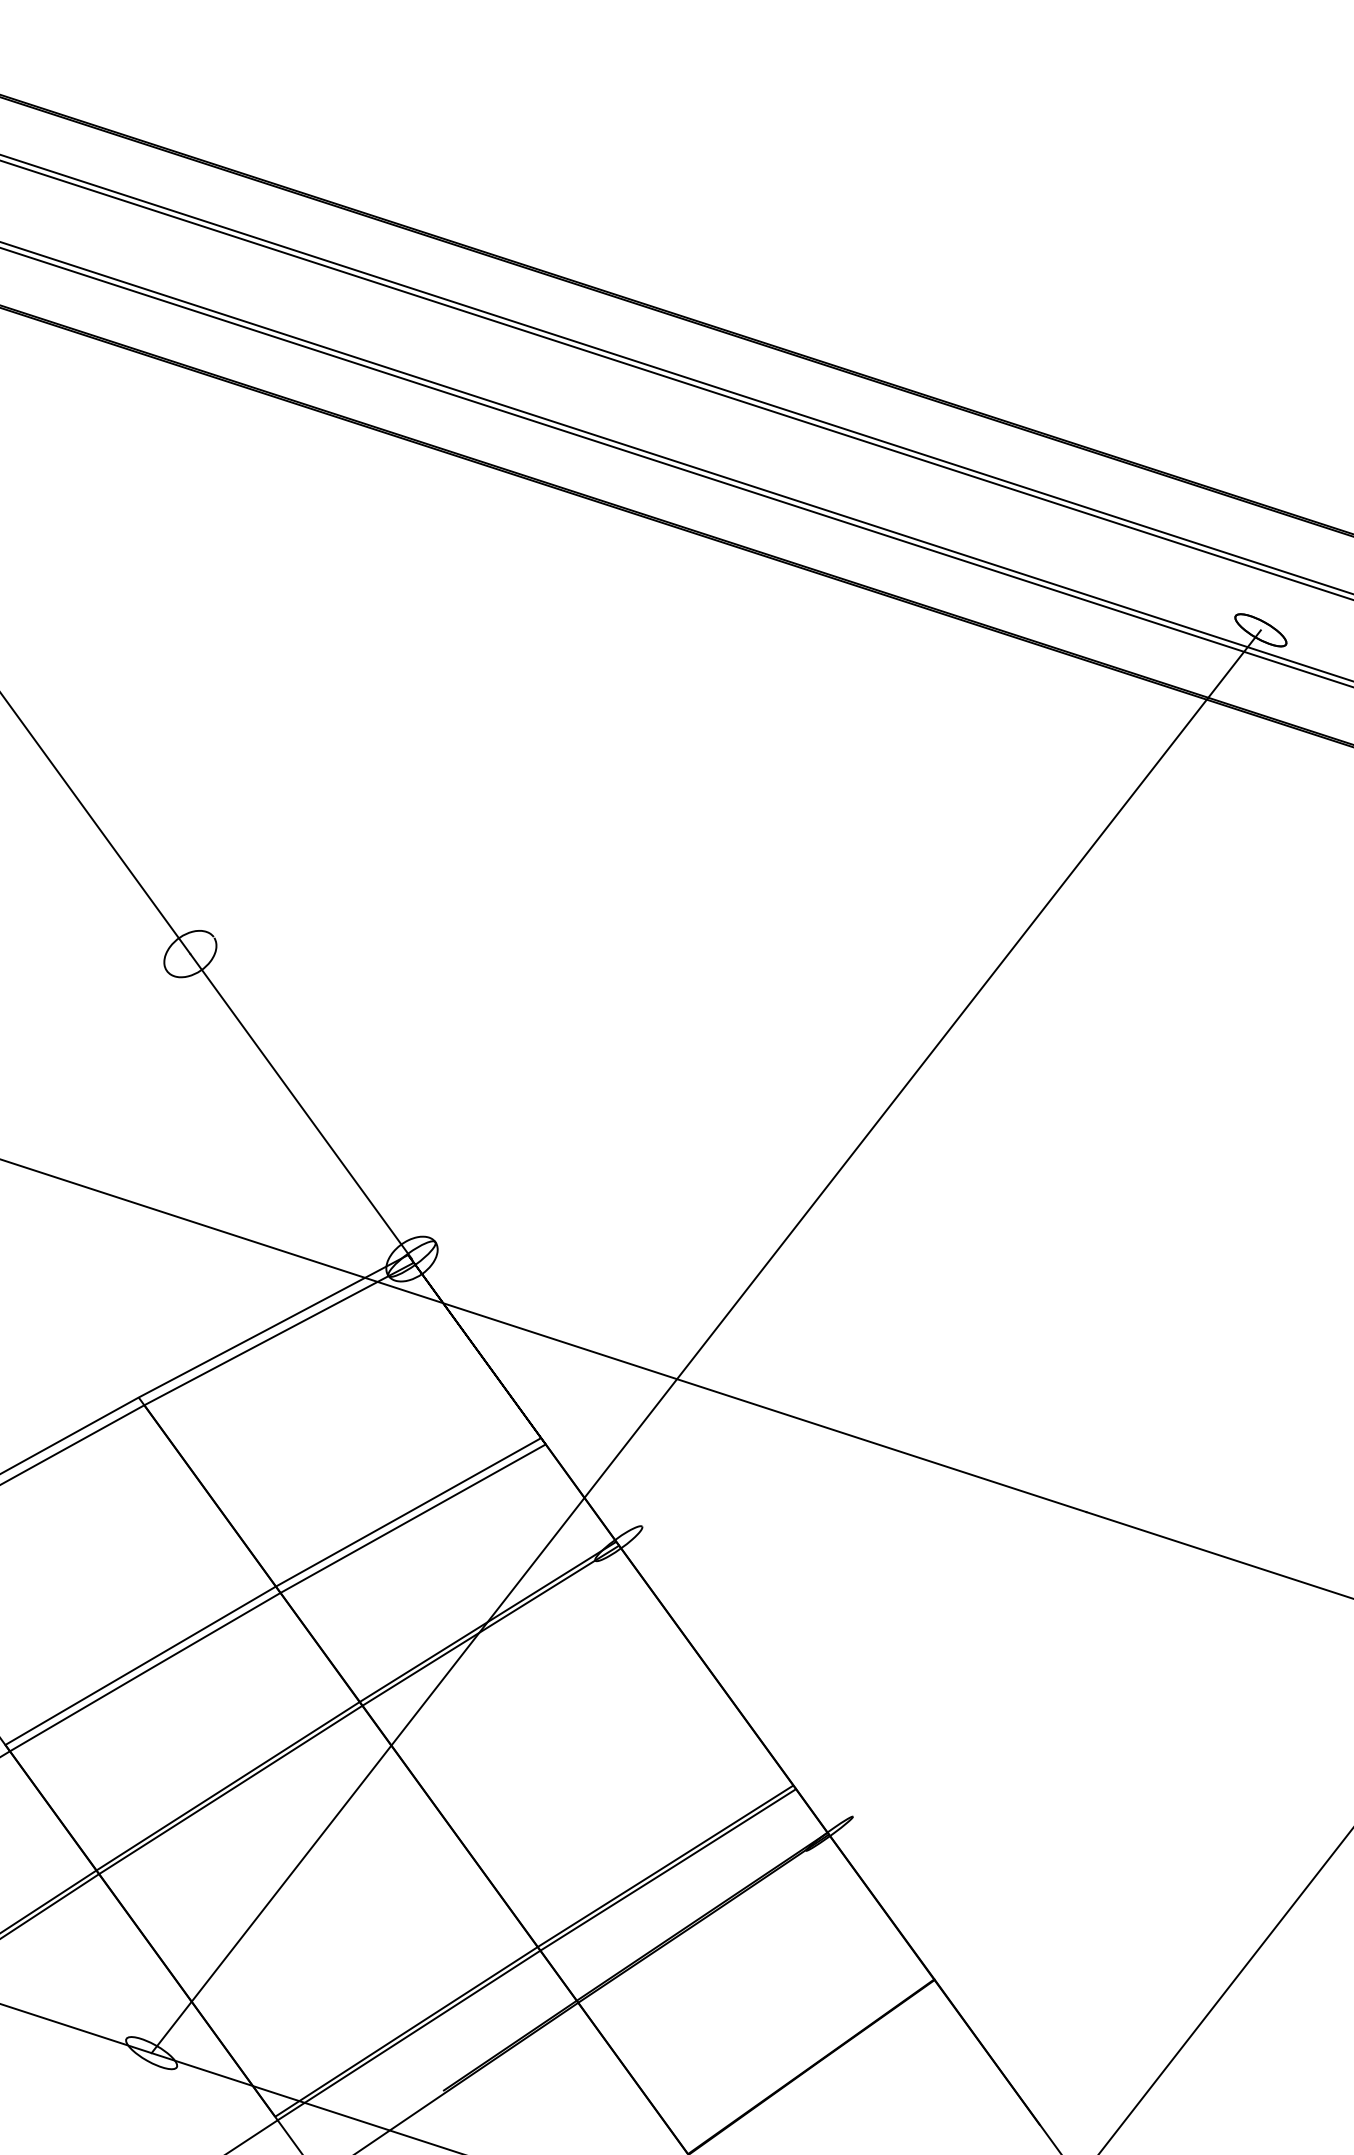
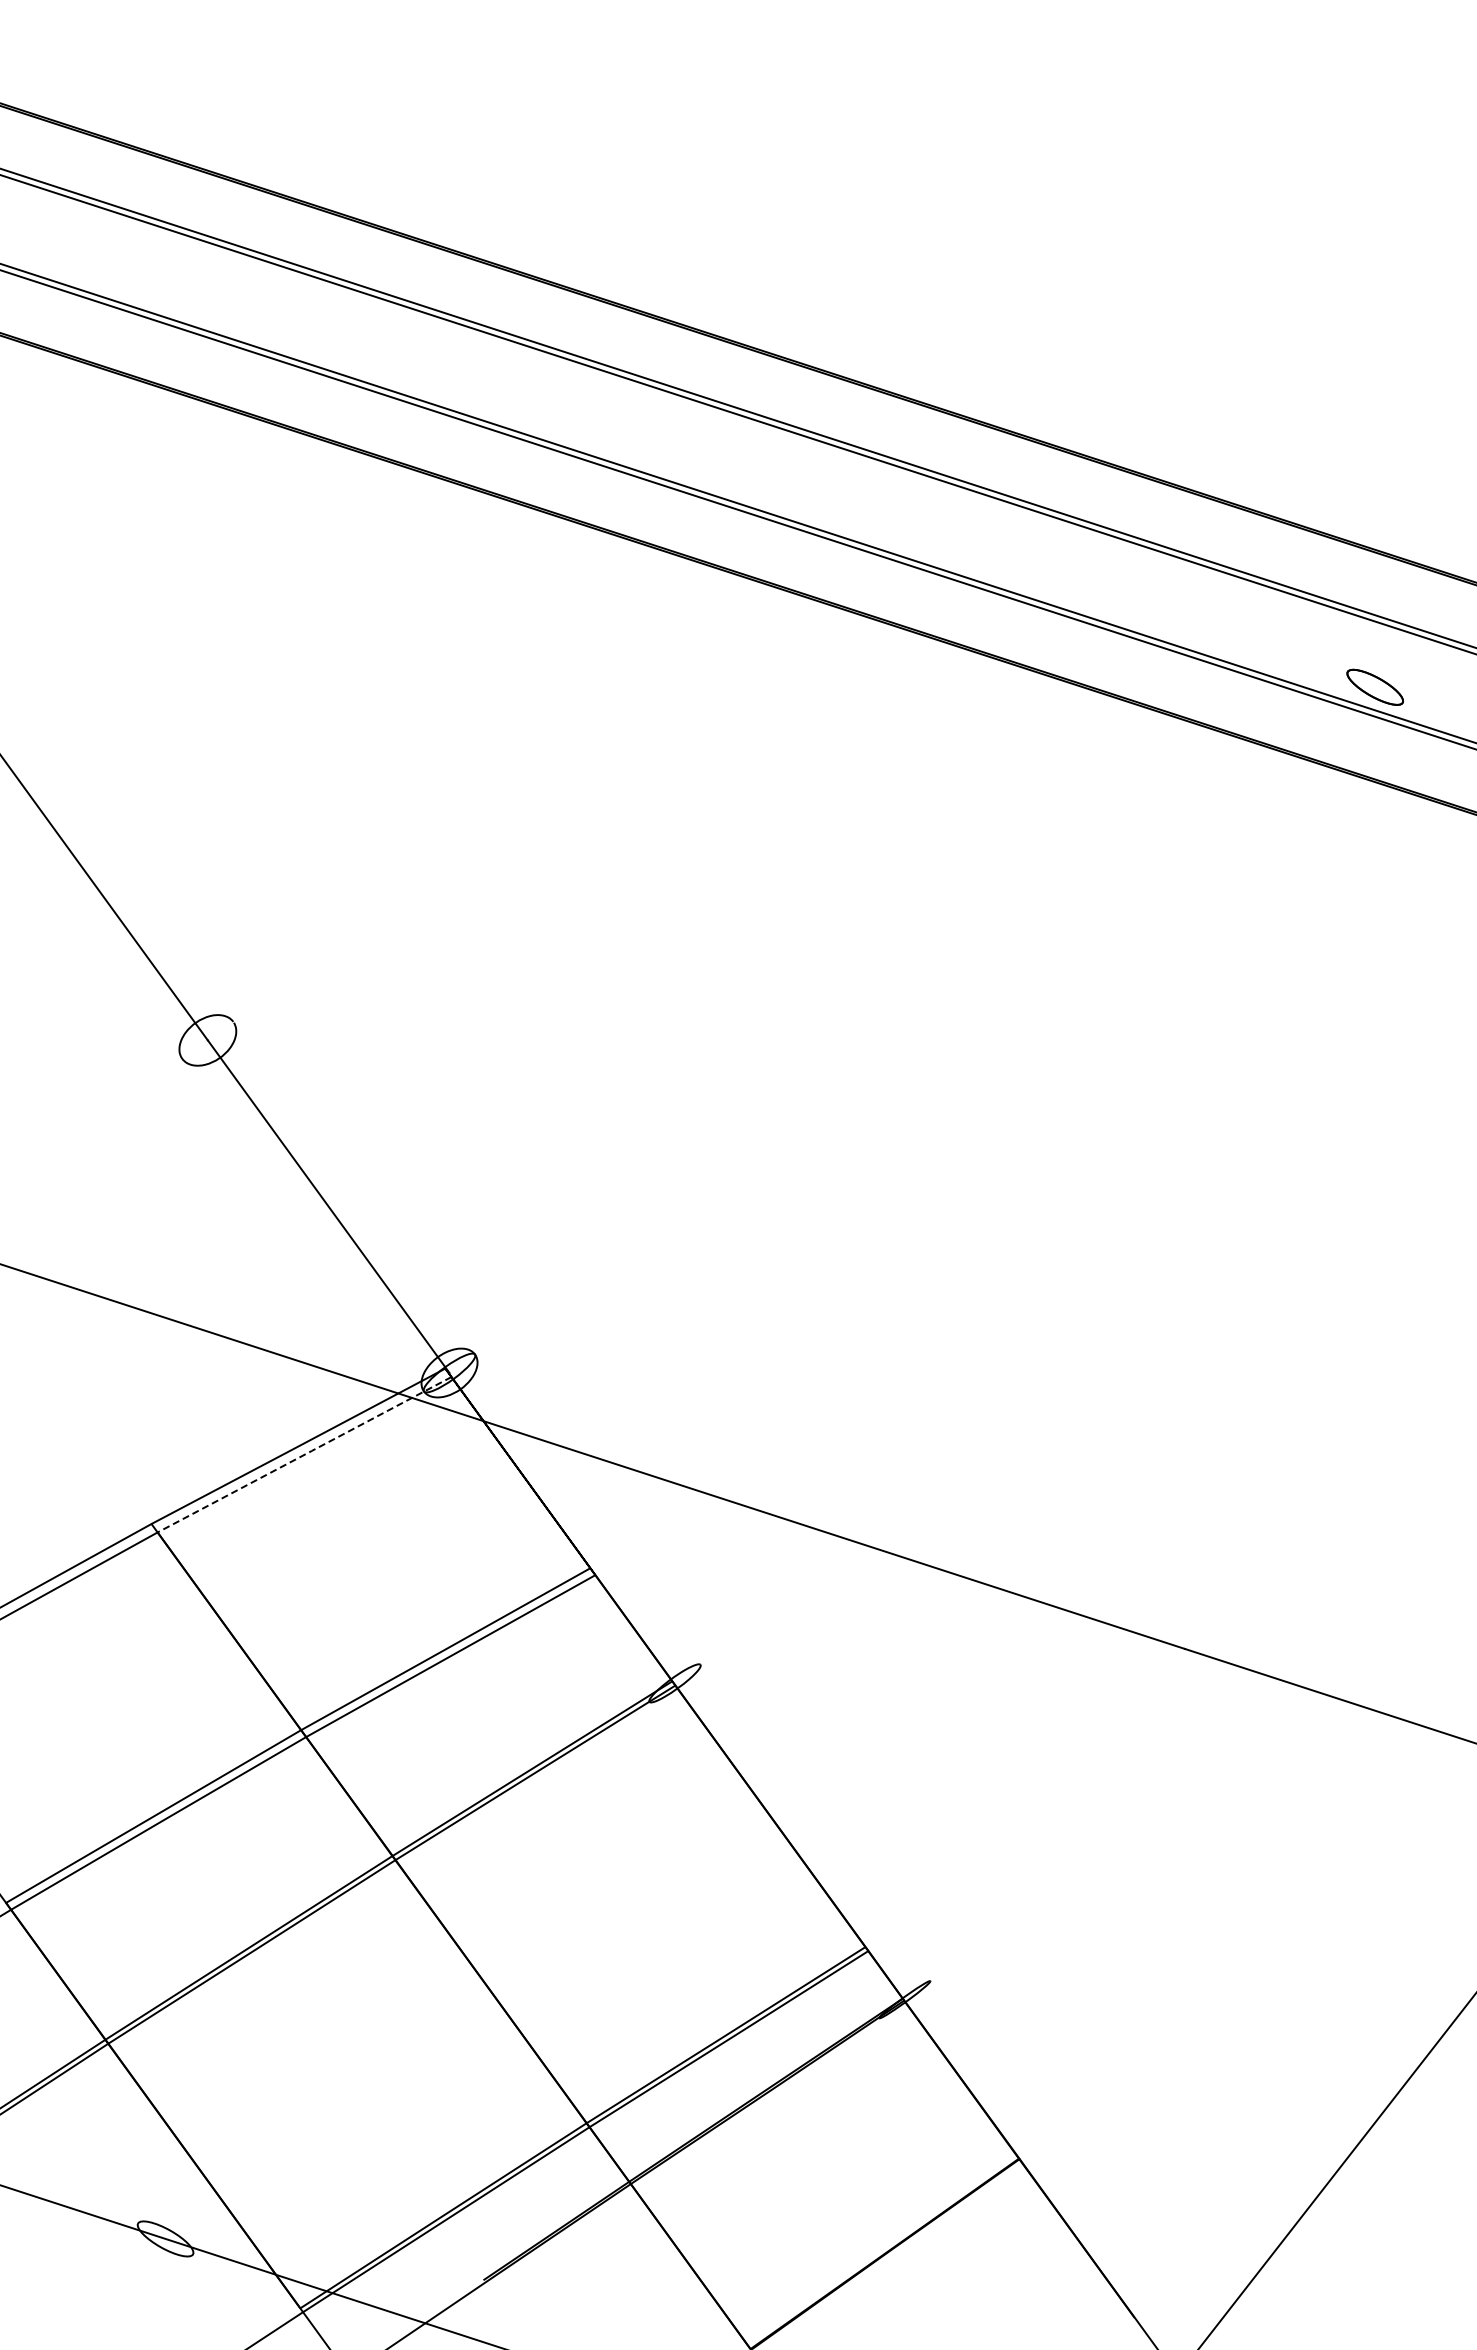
line: (279, 1333) -> (304, 1454), solid -> dashed
line: (706, 1341) -> (770, 1462), removed

